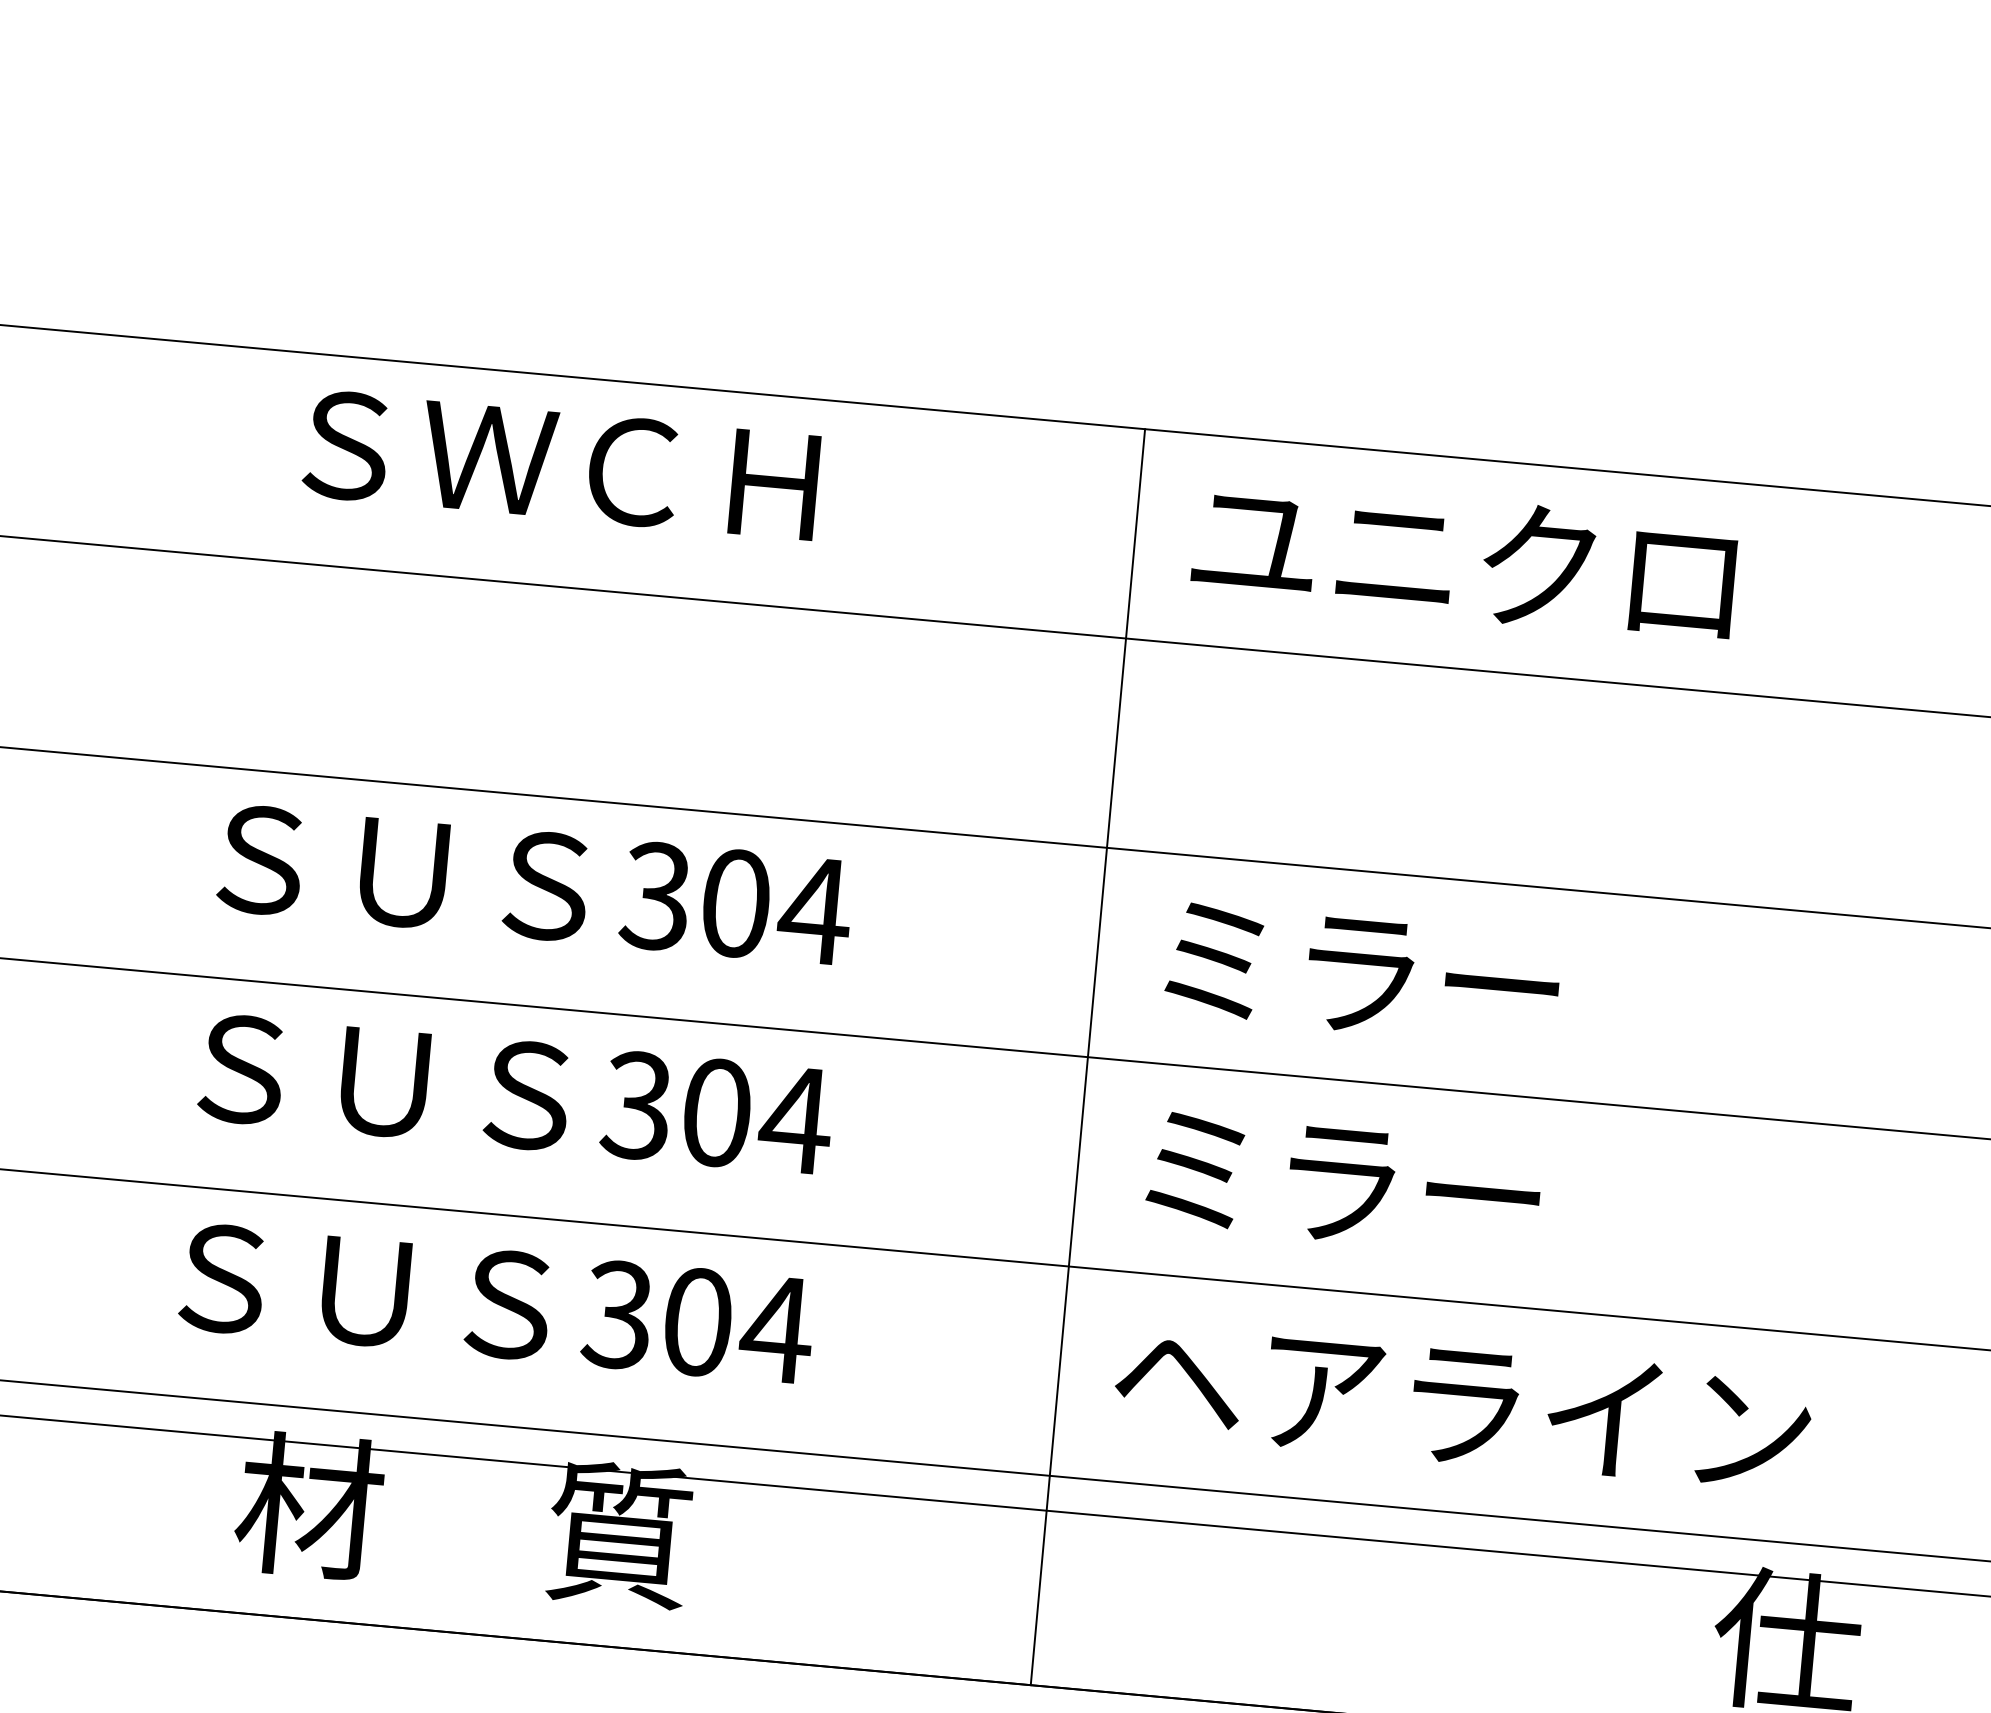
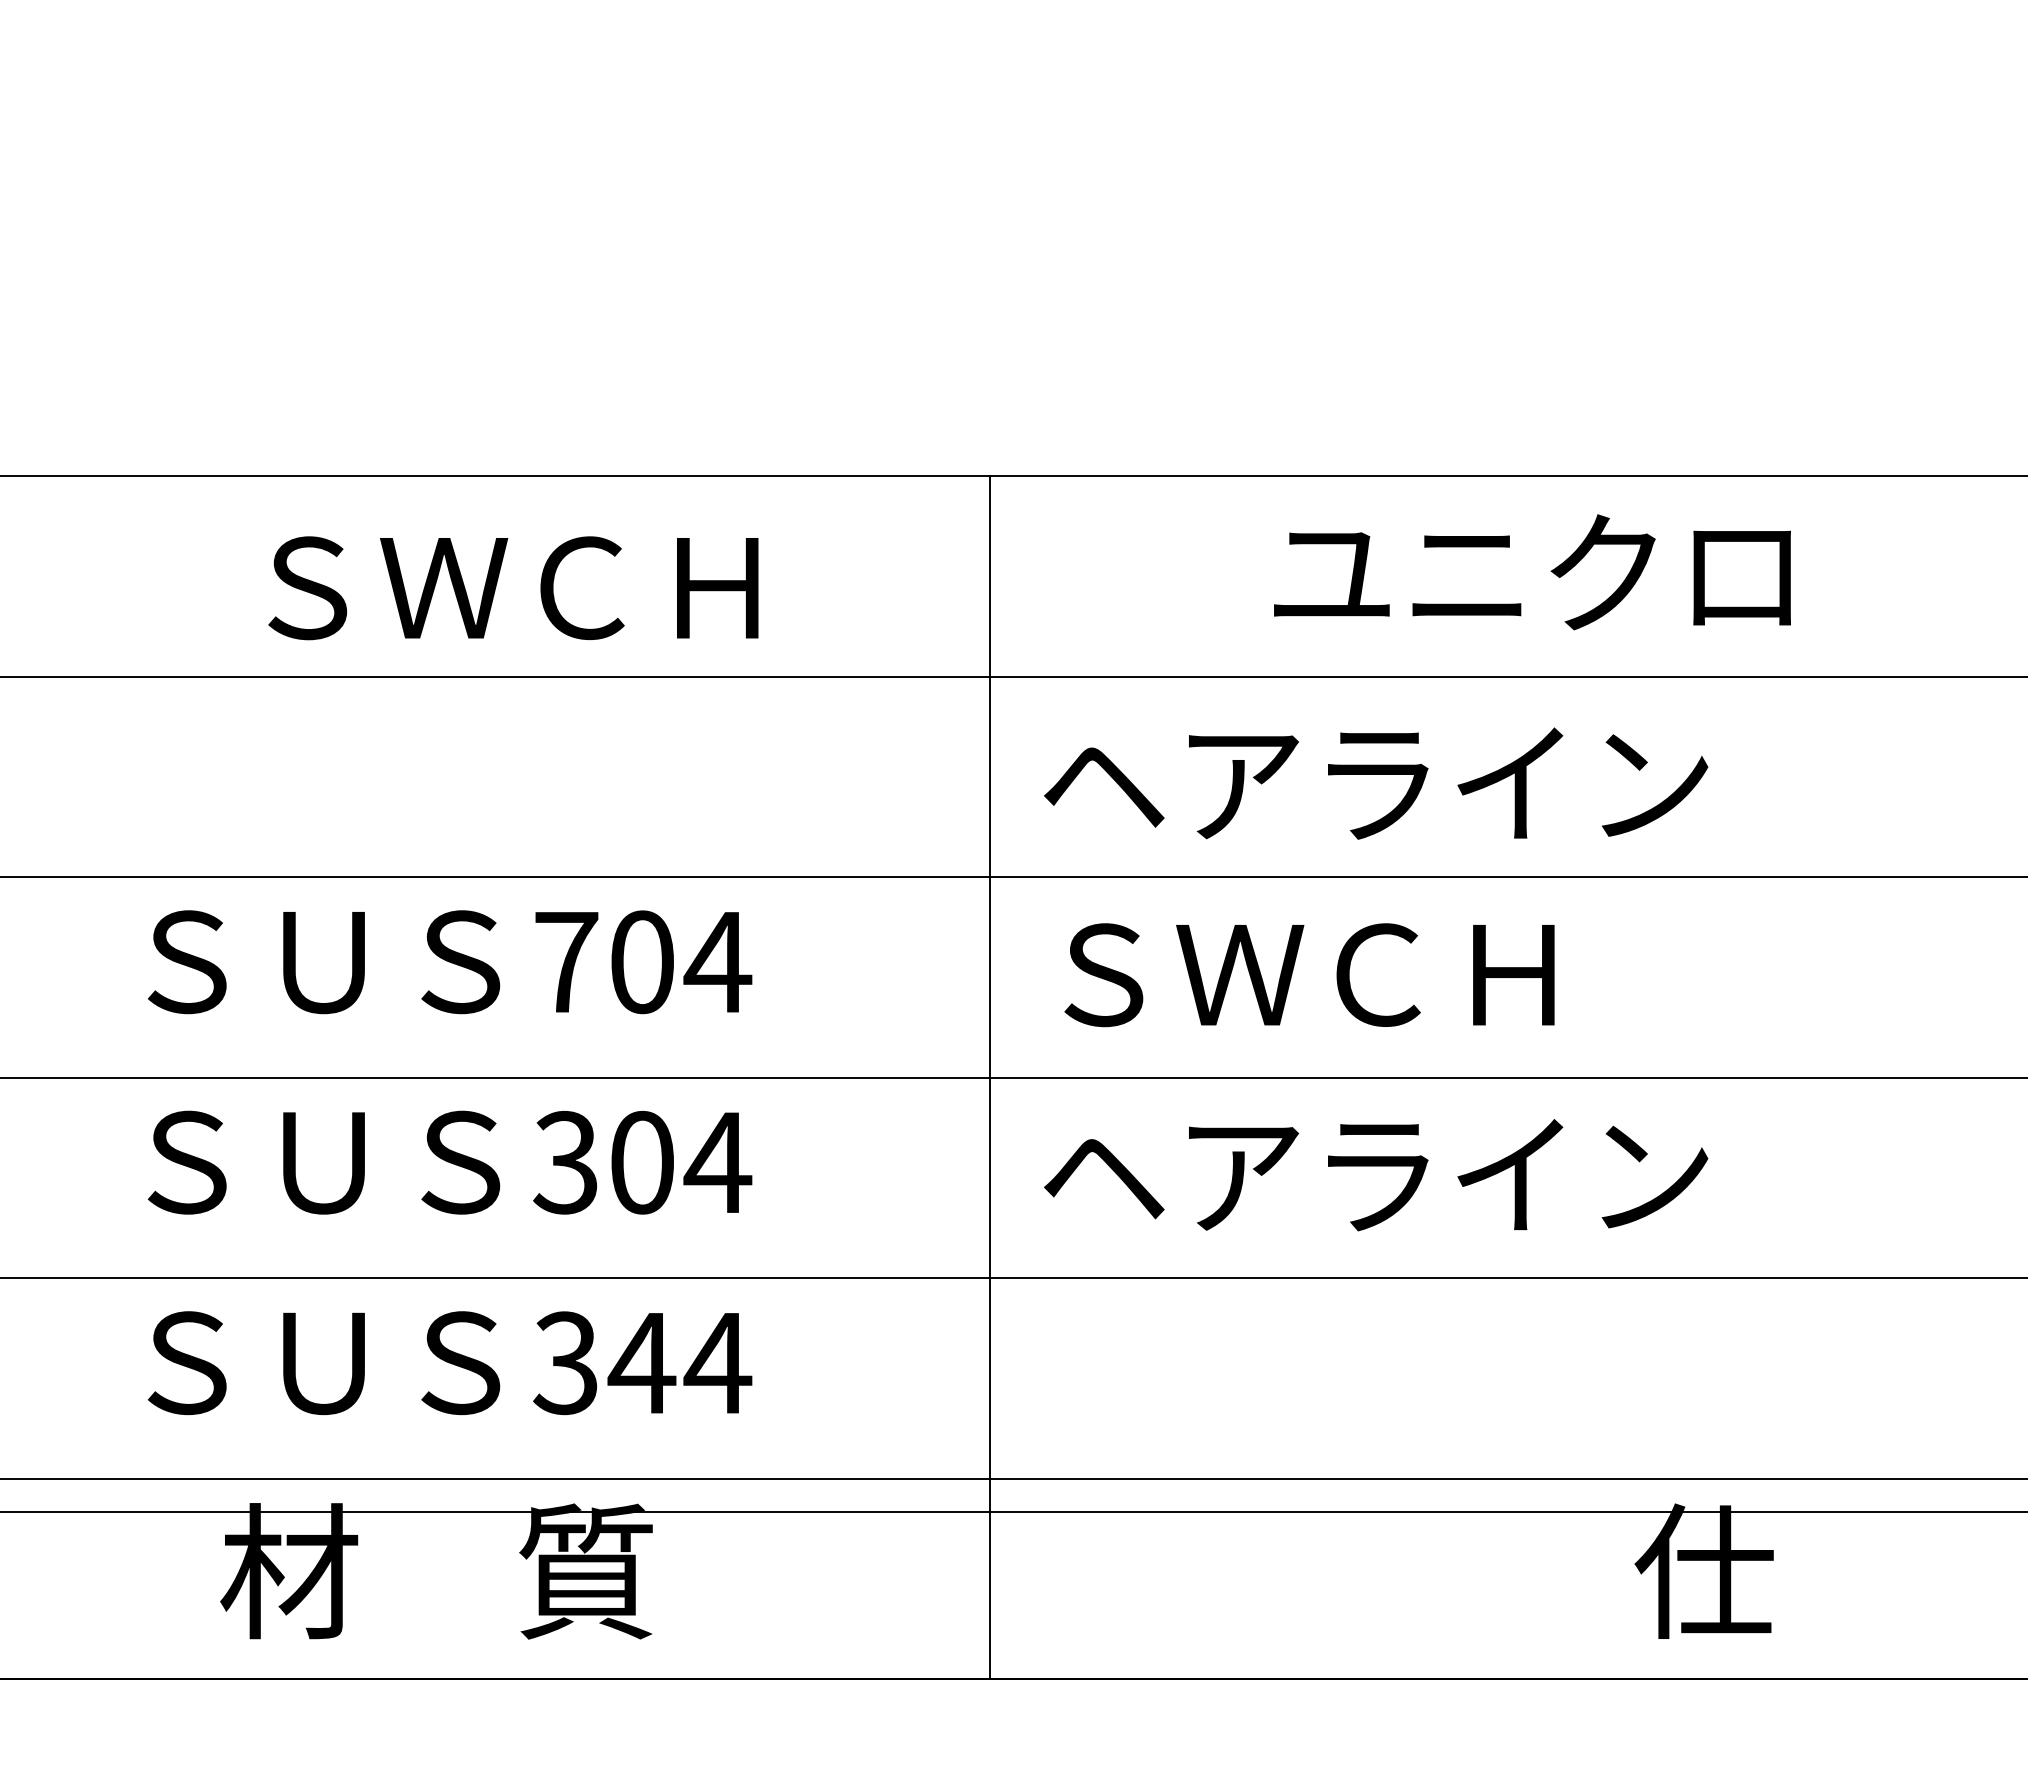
text: (561, 465) -> (513, 588), moved
text: (1464, 559) -> (1532, 572), moved
text: (655, 896) -> (565, 962), 304 -> 704
text: (1427, 981) -> (1305, 976), ミラー -> ＳＷＣＨ
text: (1482, 1195) -> (1376, 1175), ミラー -> ヘアライン
text: (696, 1322) -> (641, 1363), 304 -> 344
text: (1463, 1404) -> (1376, 783), moved

